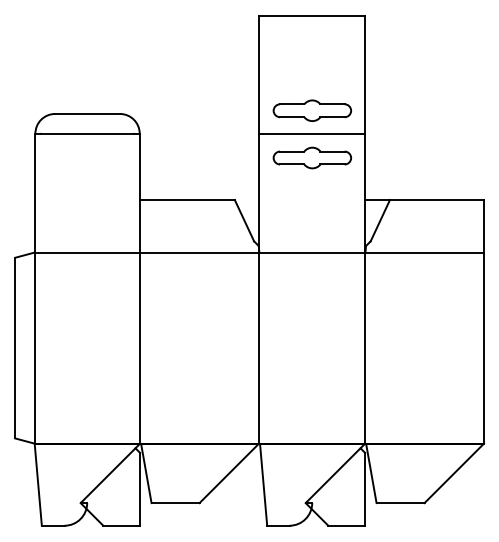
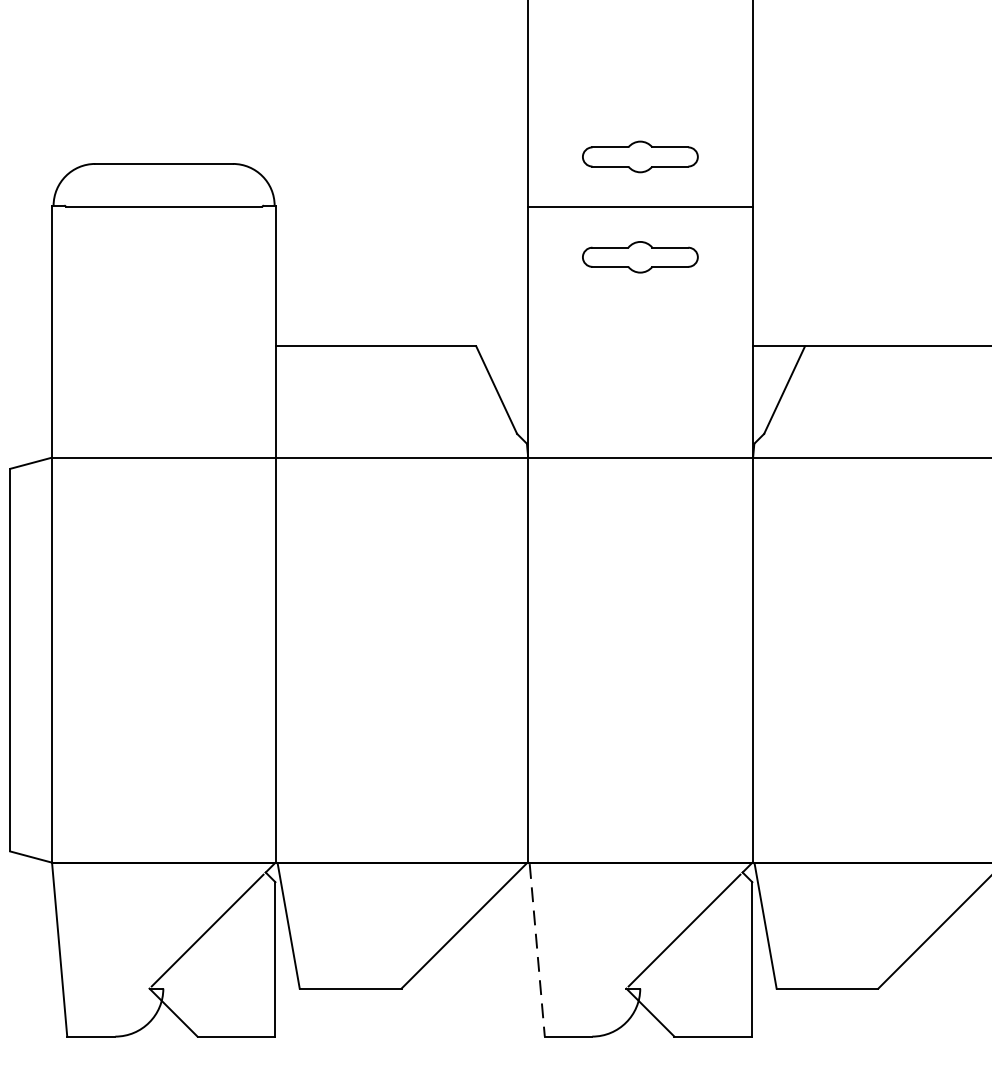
part: (311, 110) -> (638, 156), size x0.7
part: (311, 157) -> (638, 256), size x0.7
line: (263, 485) -> (536, 951), solid -> dashed

